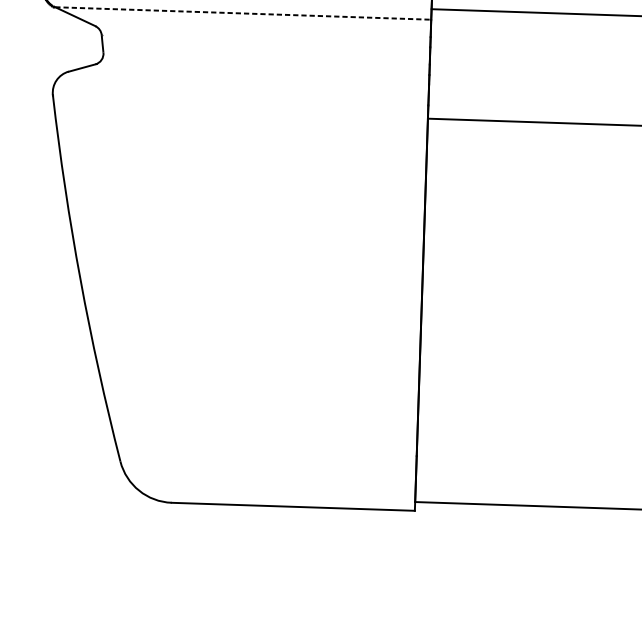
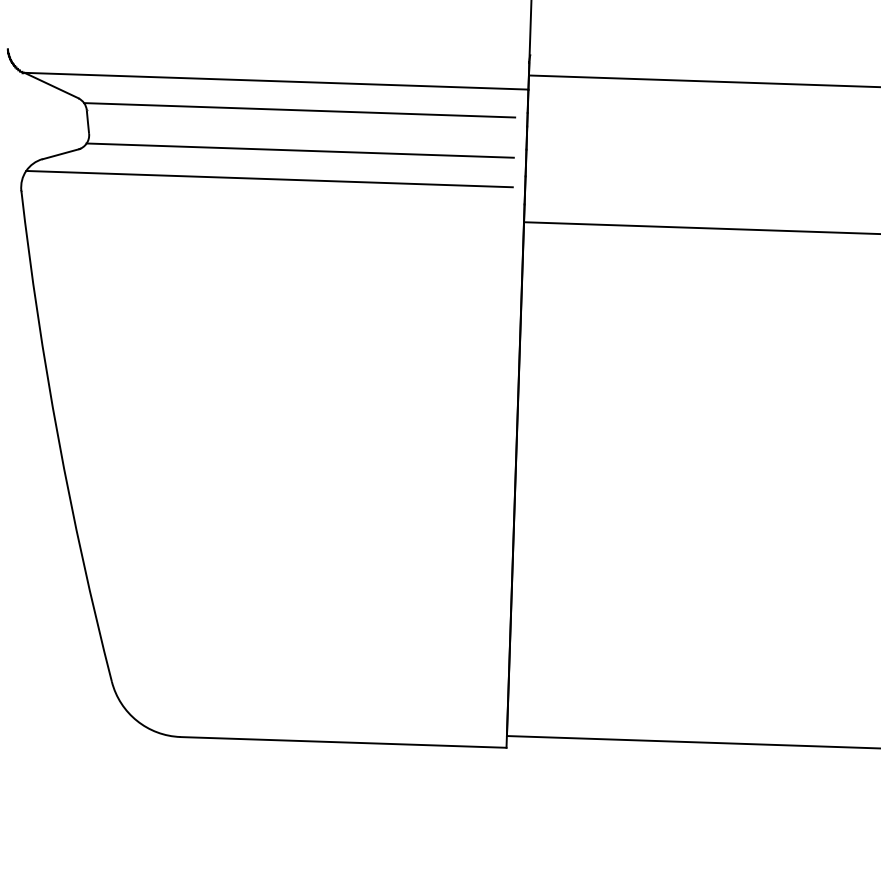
line: (243, 13) -> (276, 81), dashed -> solid
line: (260, 35) -> (299, 110), added
line: (260, 65) -> (299, 150), added
line: (238, 86) -> (269, 178), added

